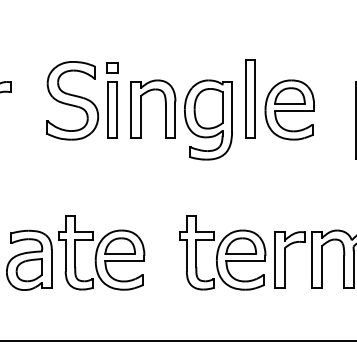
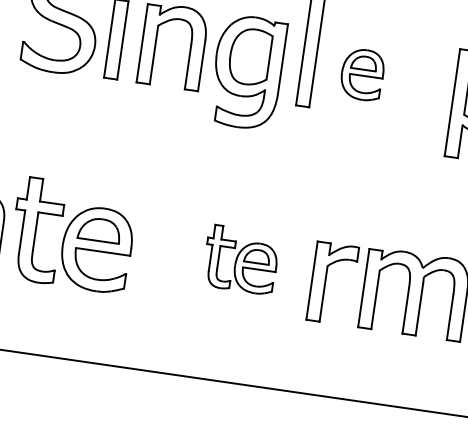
part: (289, 109) -> (362, 74), size x0.6
part: (222, 252) -> (240, 259), size x0.6

